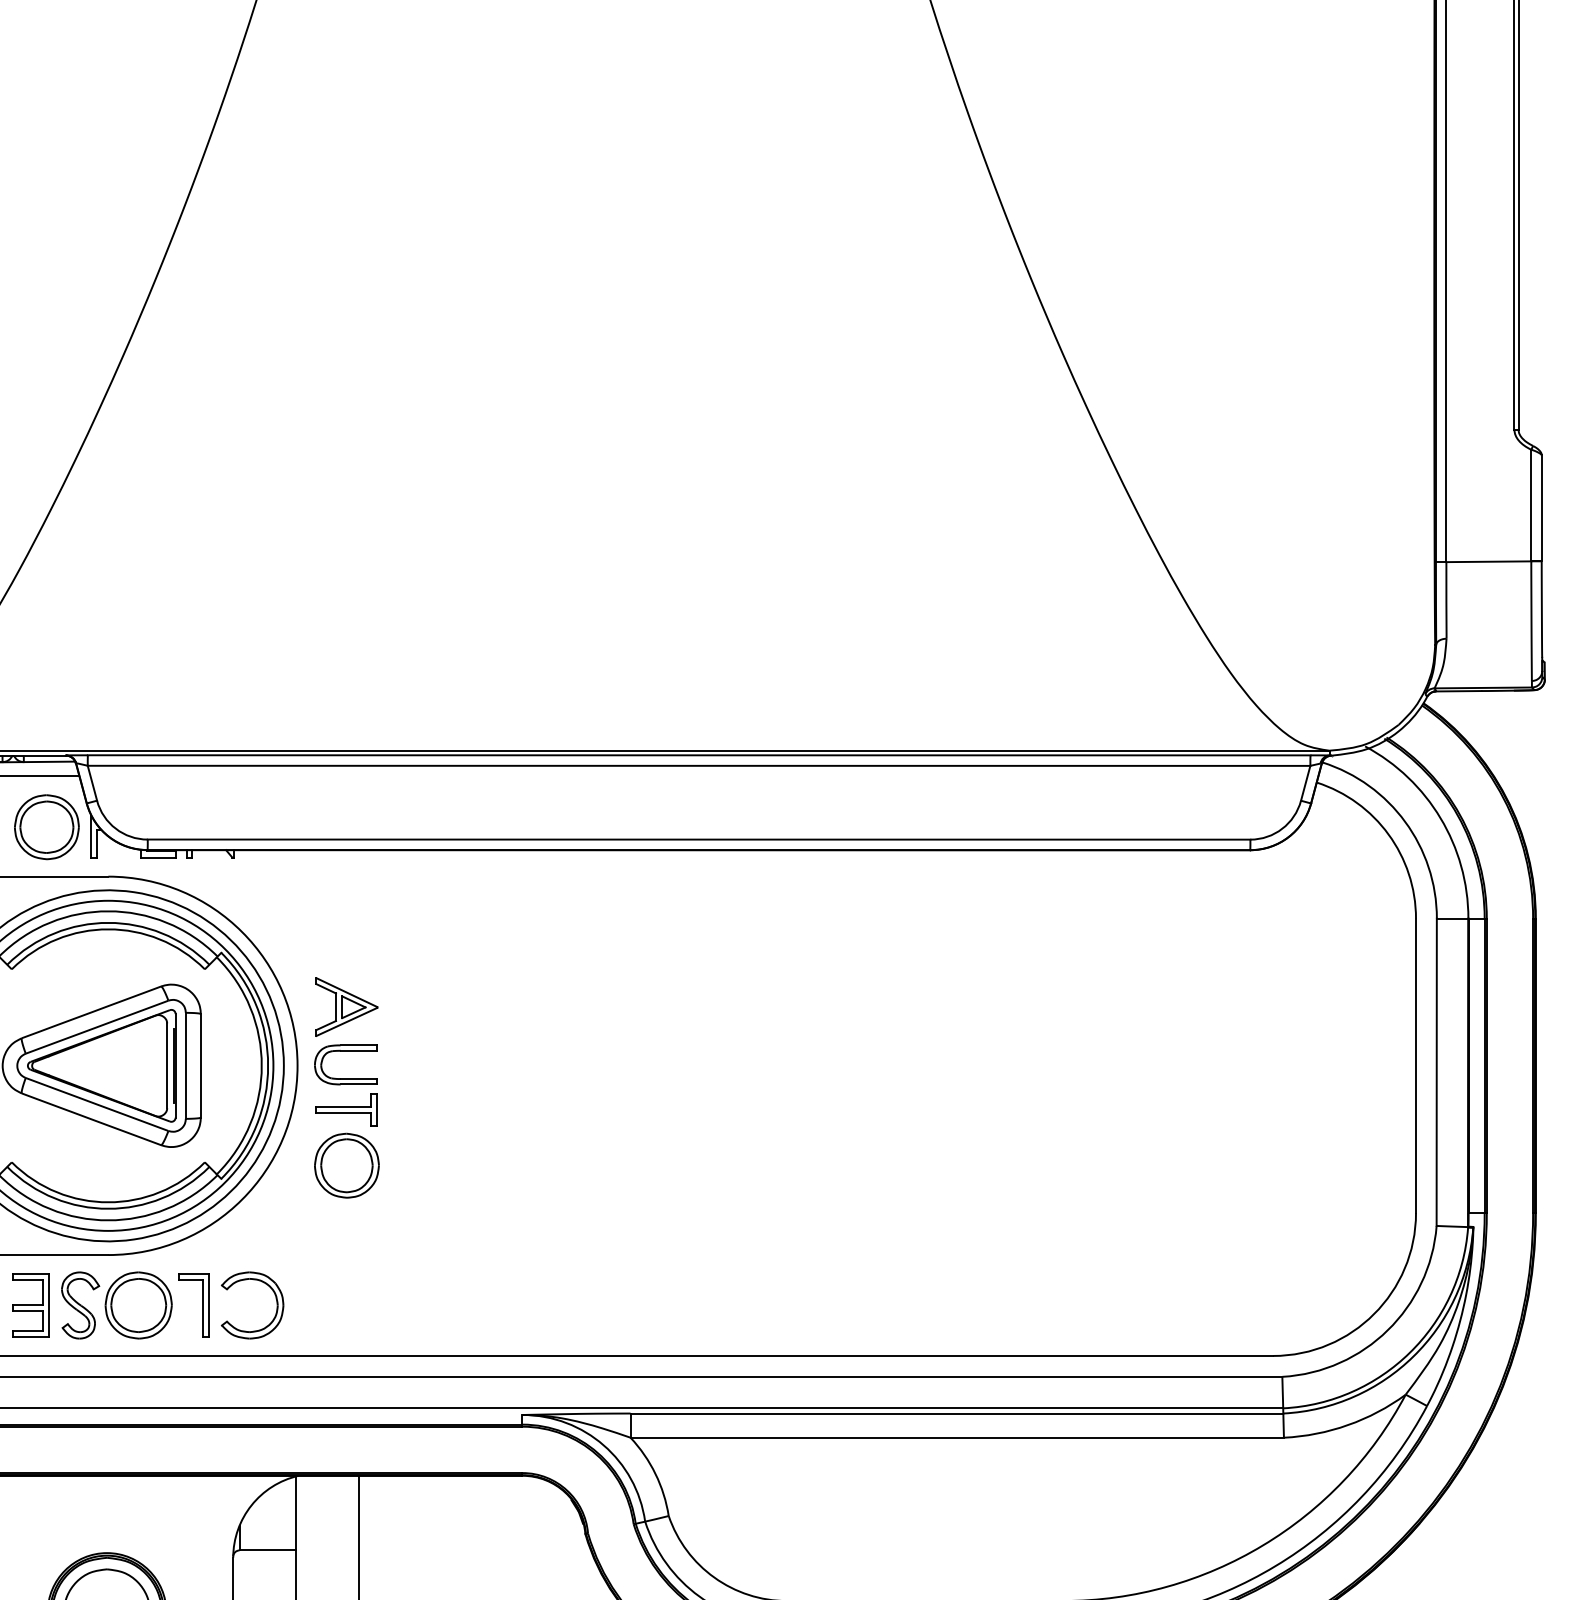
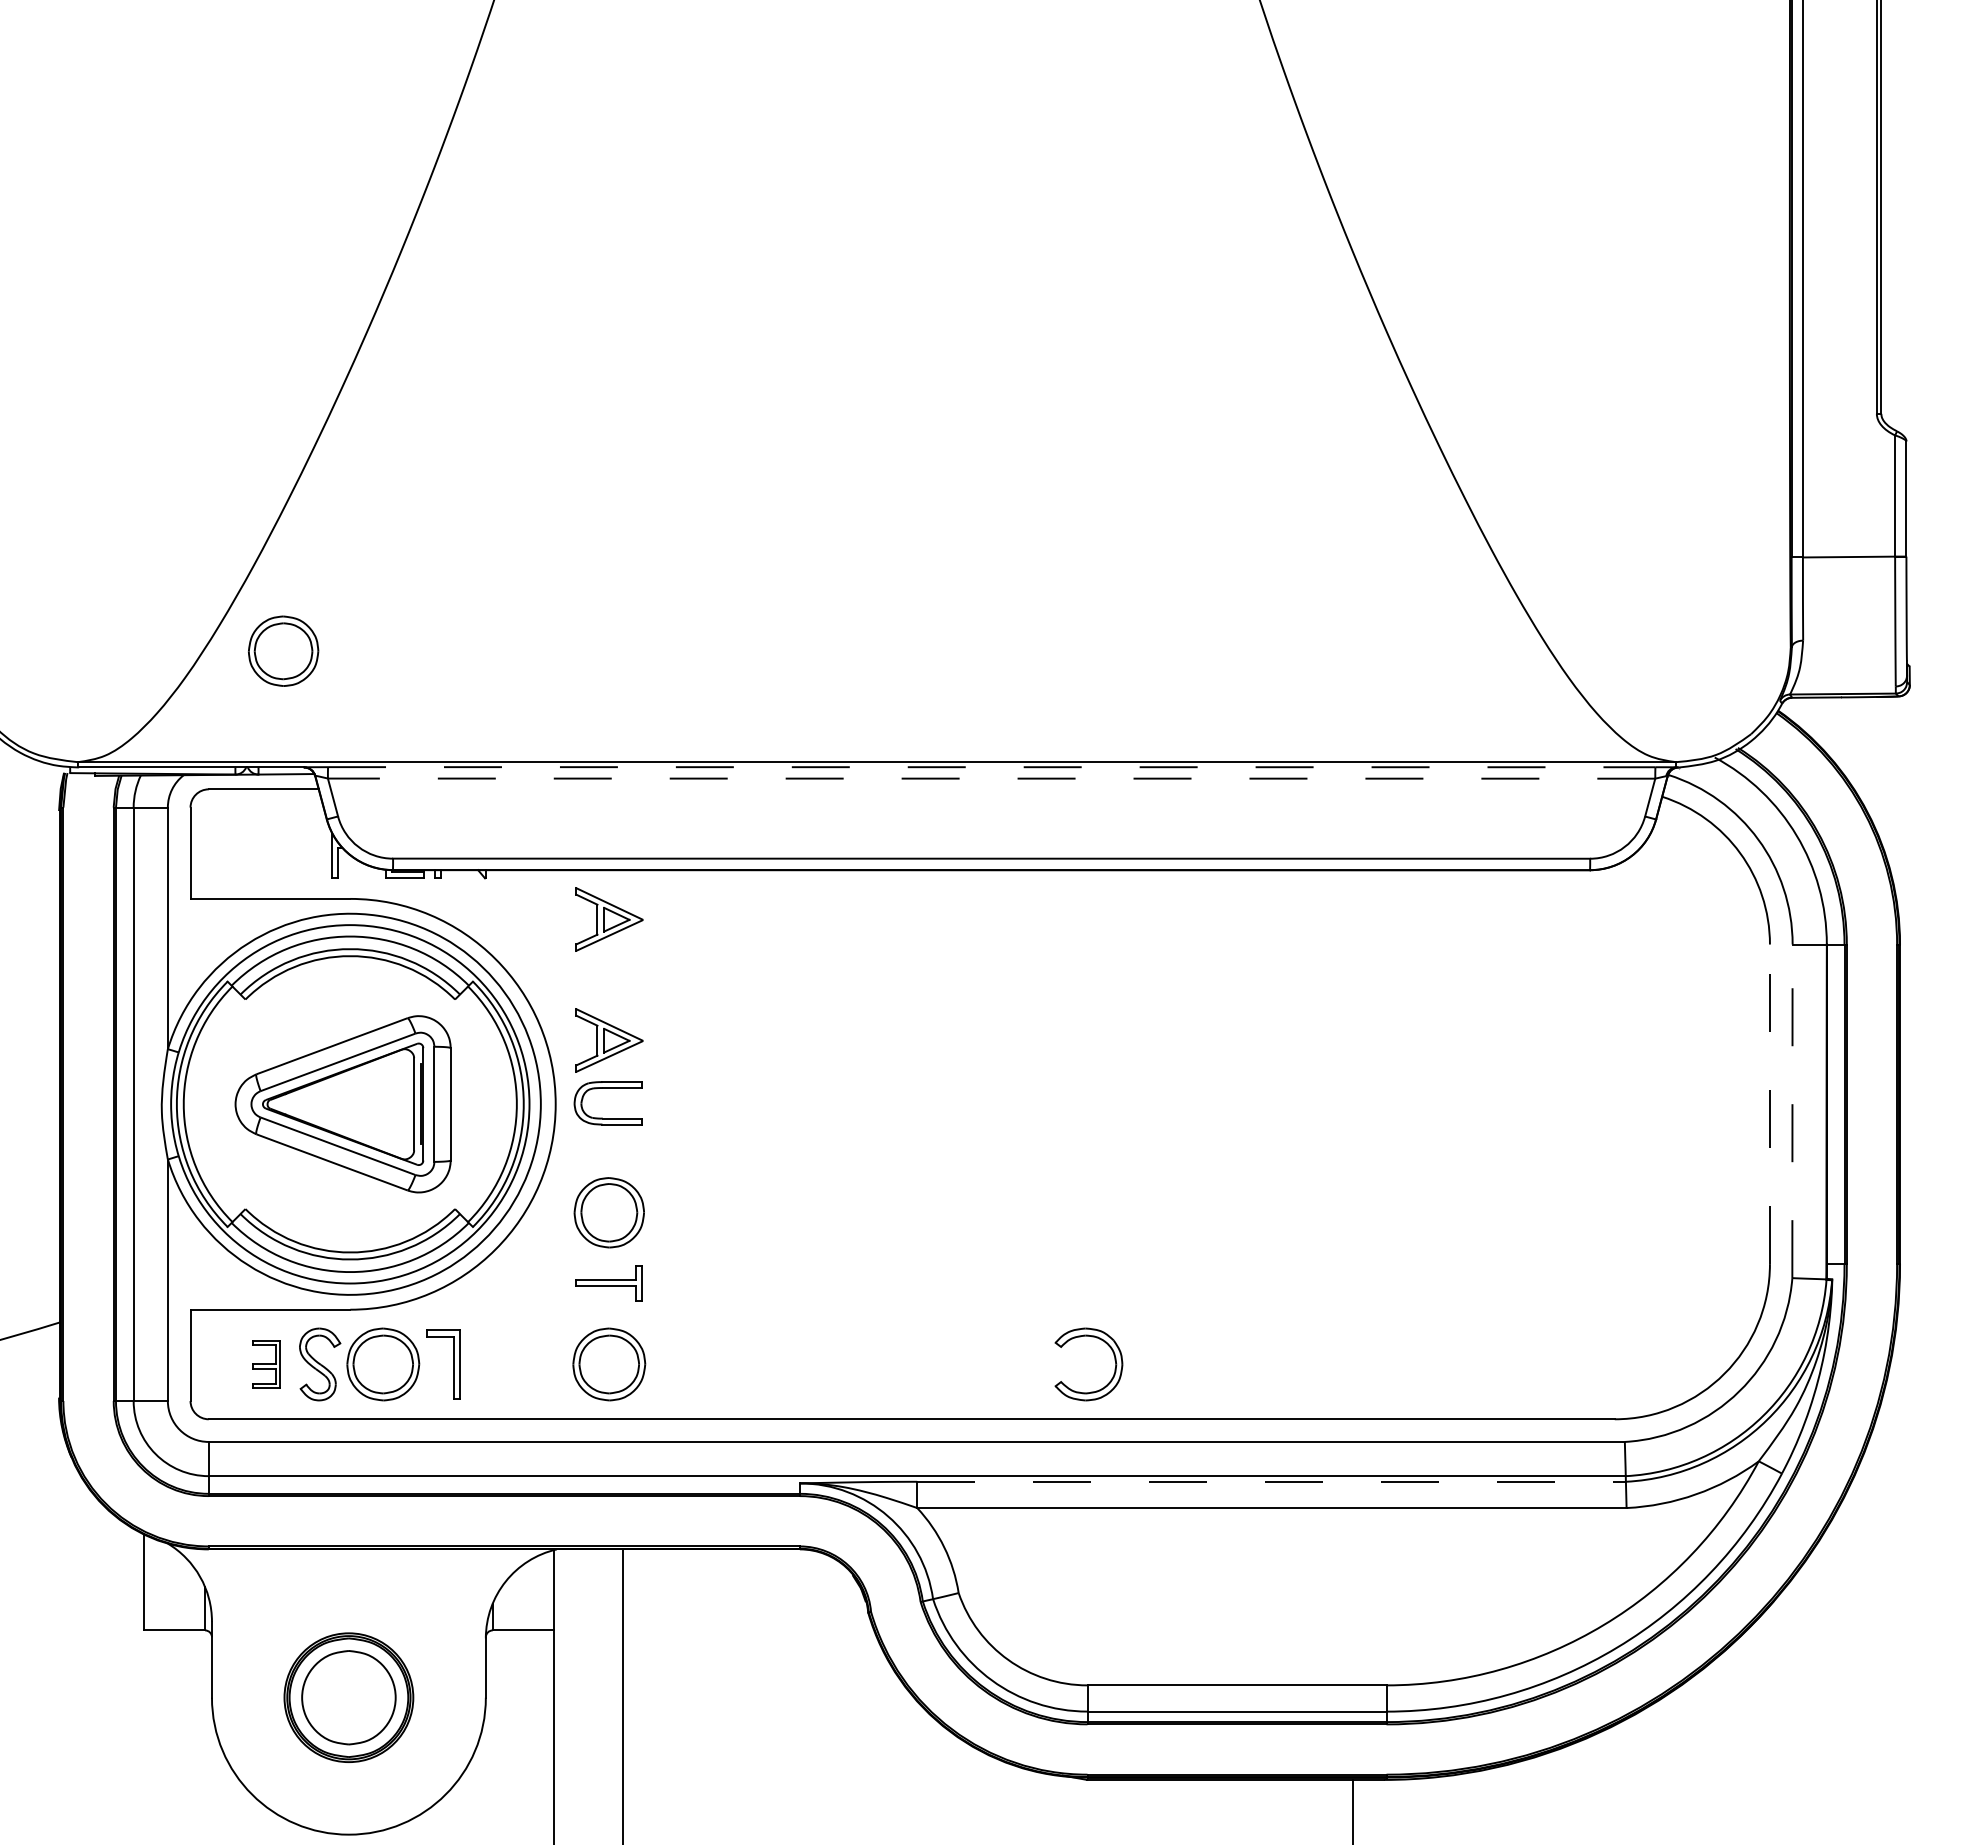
line: (698, 755) -> (991, 767), solid -> dashed
line: (698, 765) -> (991, 778), solid -> dashed
part: (46, 826) -> (283, 650), moved
part: (347, 895) -> (609, 919), added
line: (1415, 1066) -> (1769, 1104), solid -> dashed
line: (1436, 1072) -> (1792, 1111), solid -> dashed
part: (346, 1110) -> (608, 1283), moved
part: (276, 1301) -> (1114, 1360), moved
part: (31, 1305) -> (266, 1364), size x0.7
part: (347, 1305) -> (609, 1364), added
line: (957, 1413) -> (1272, 1481), solid -> dashed

